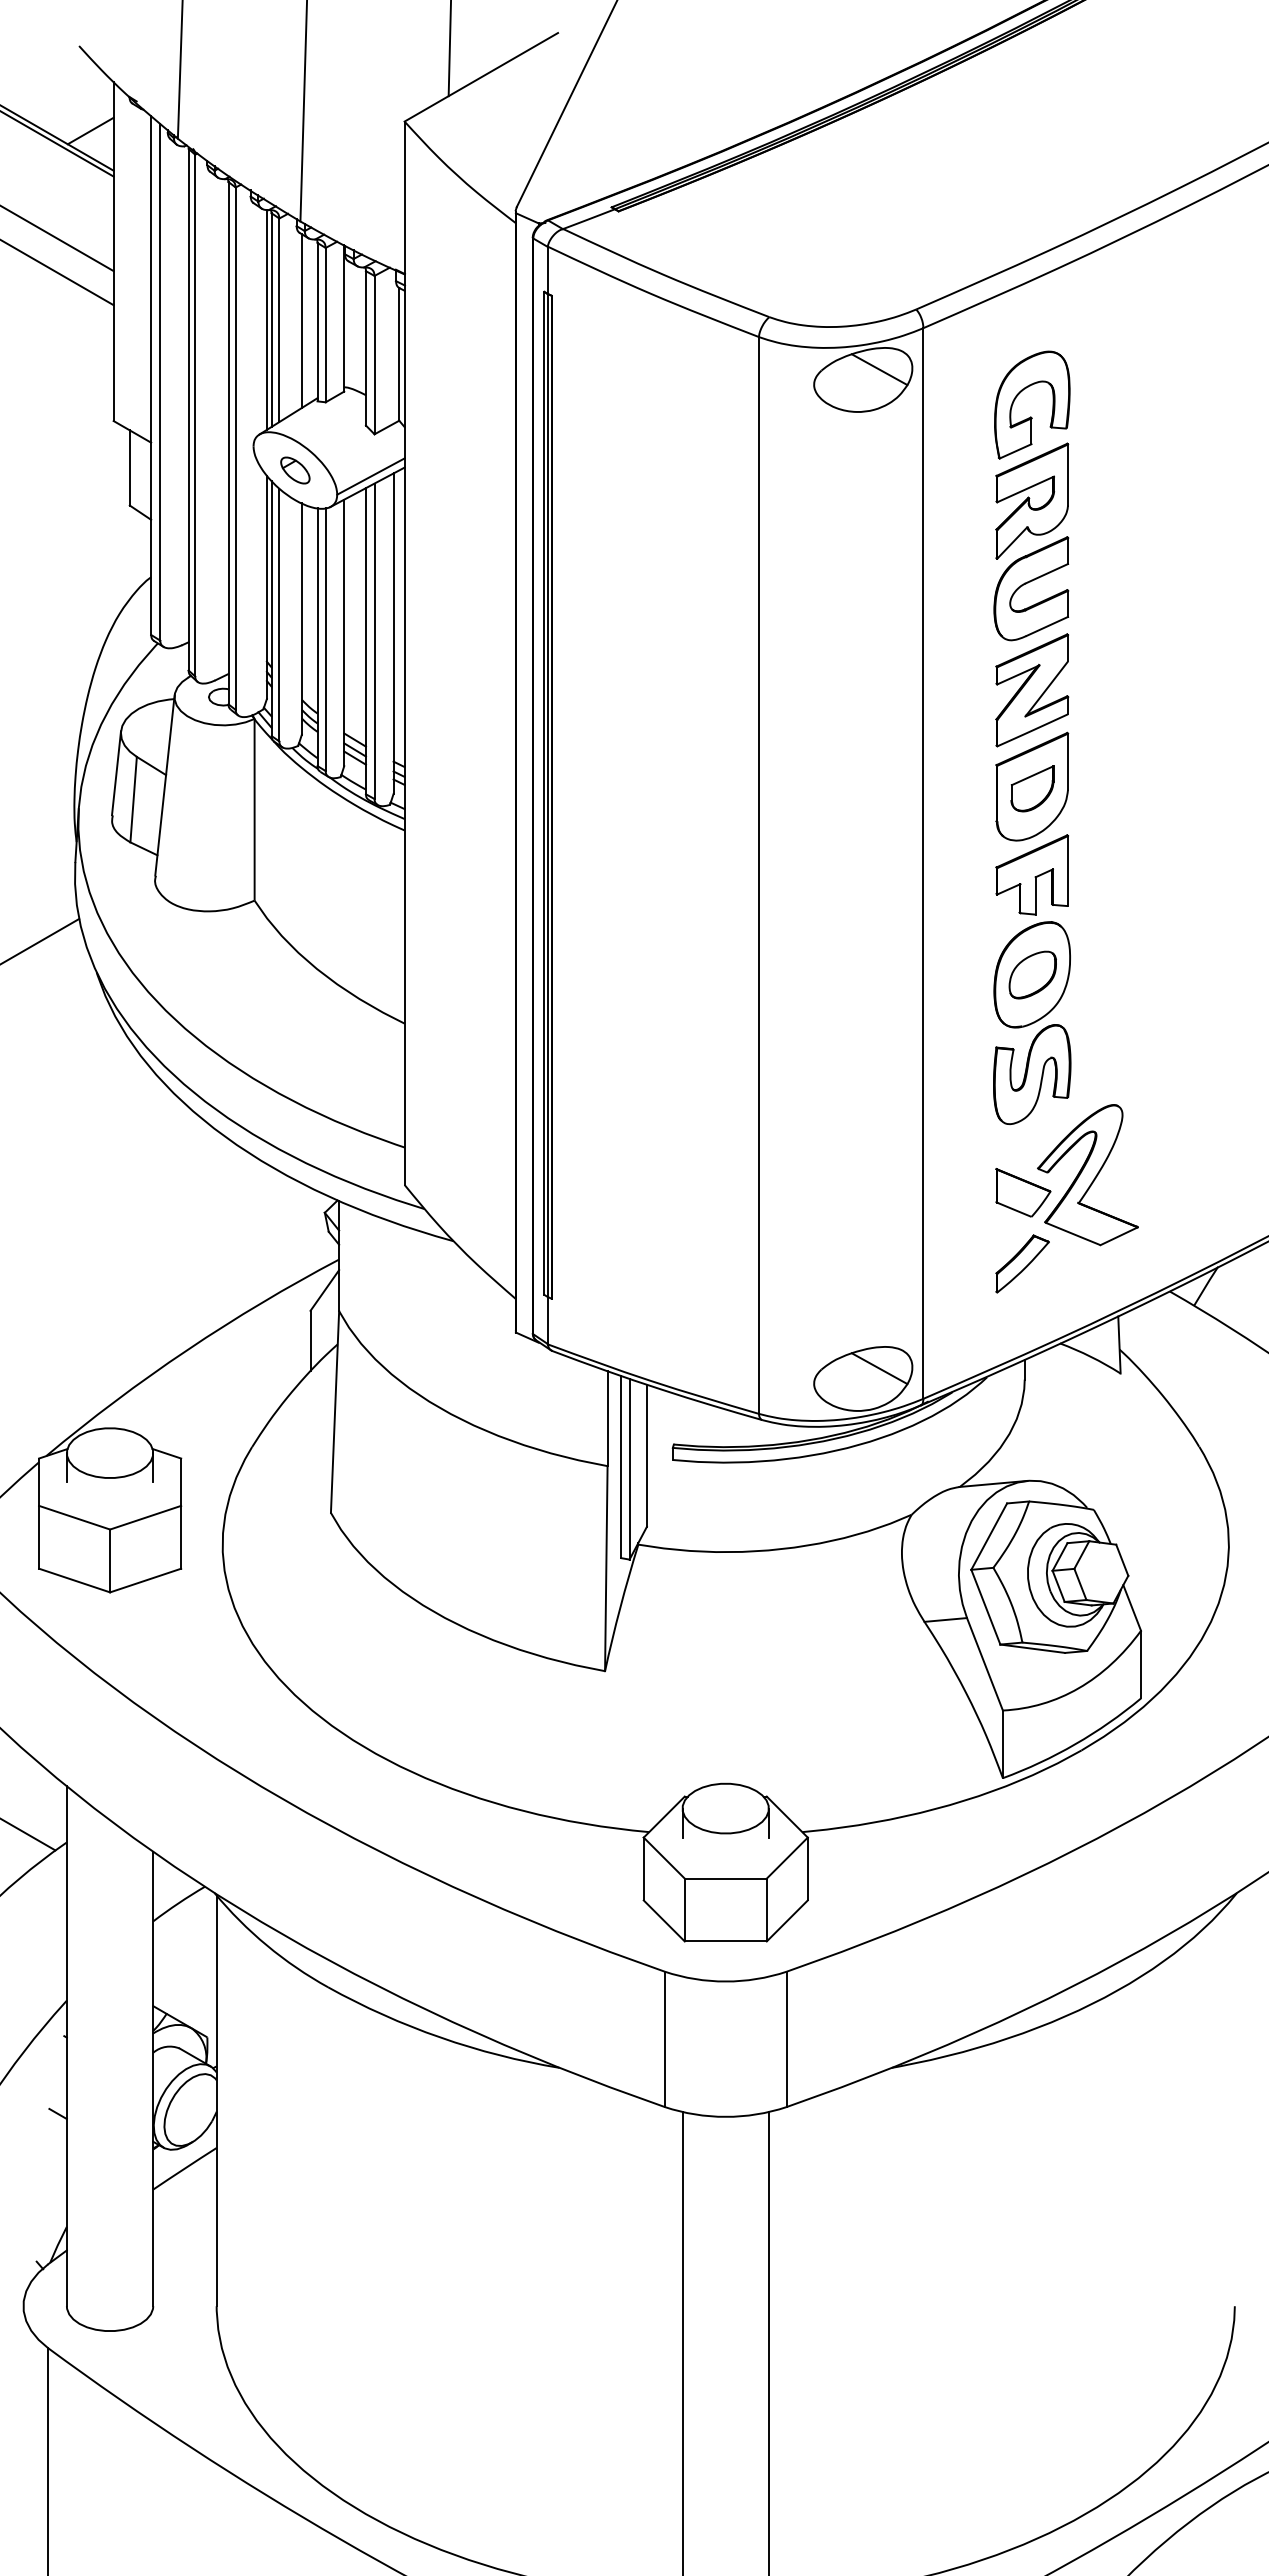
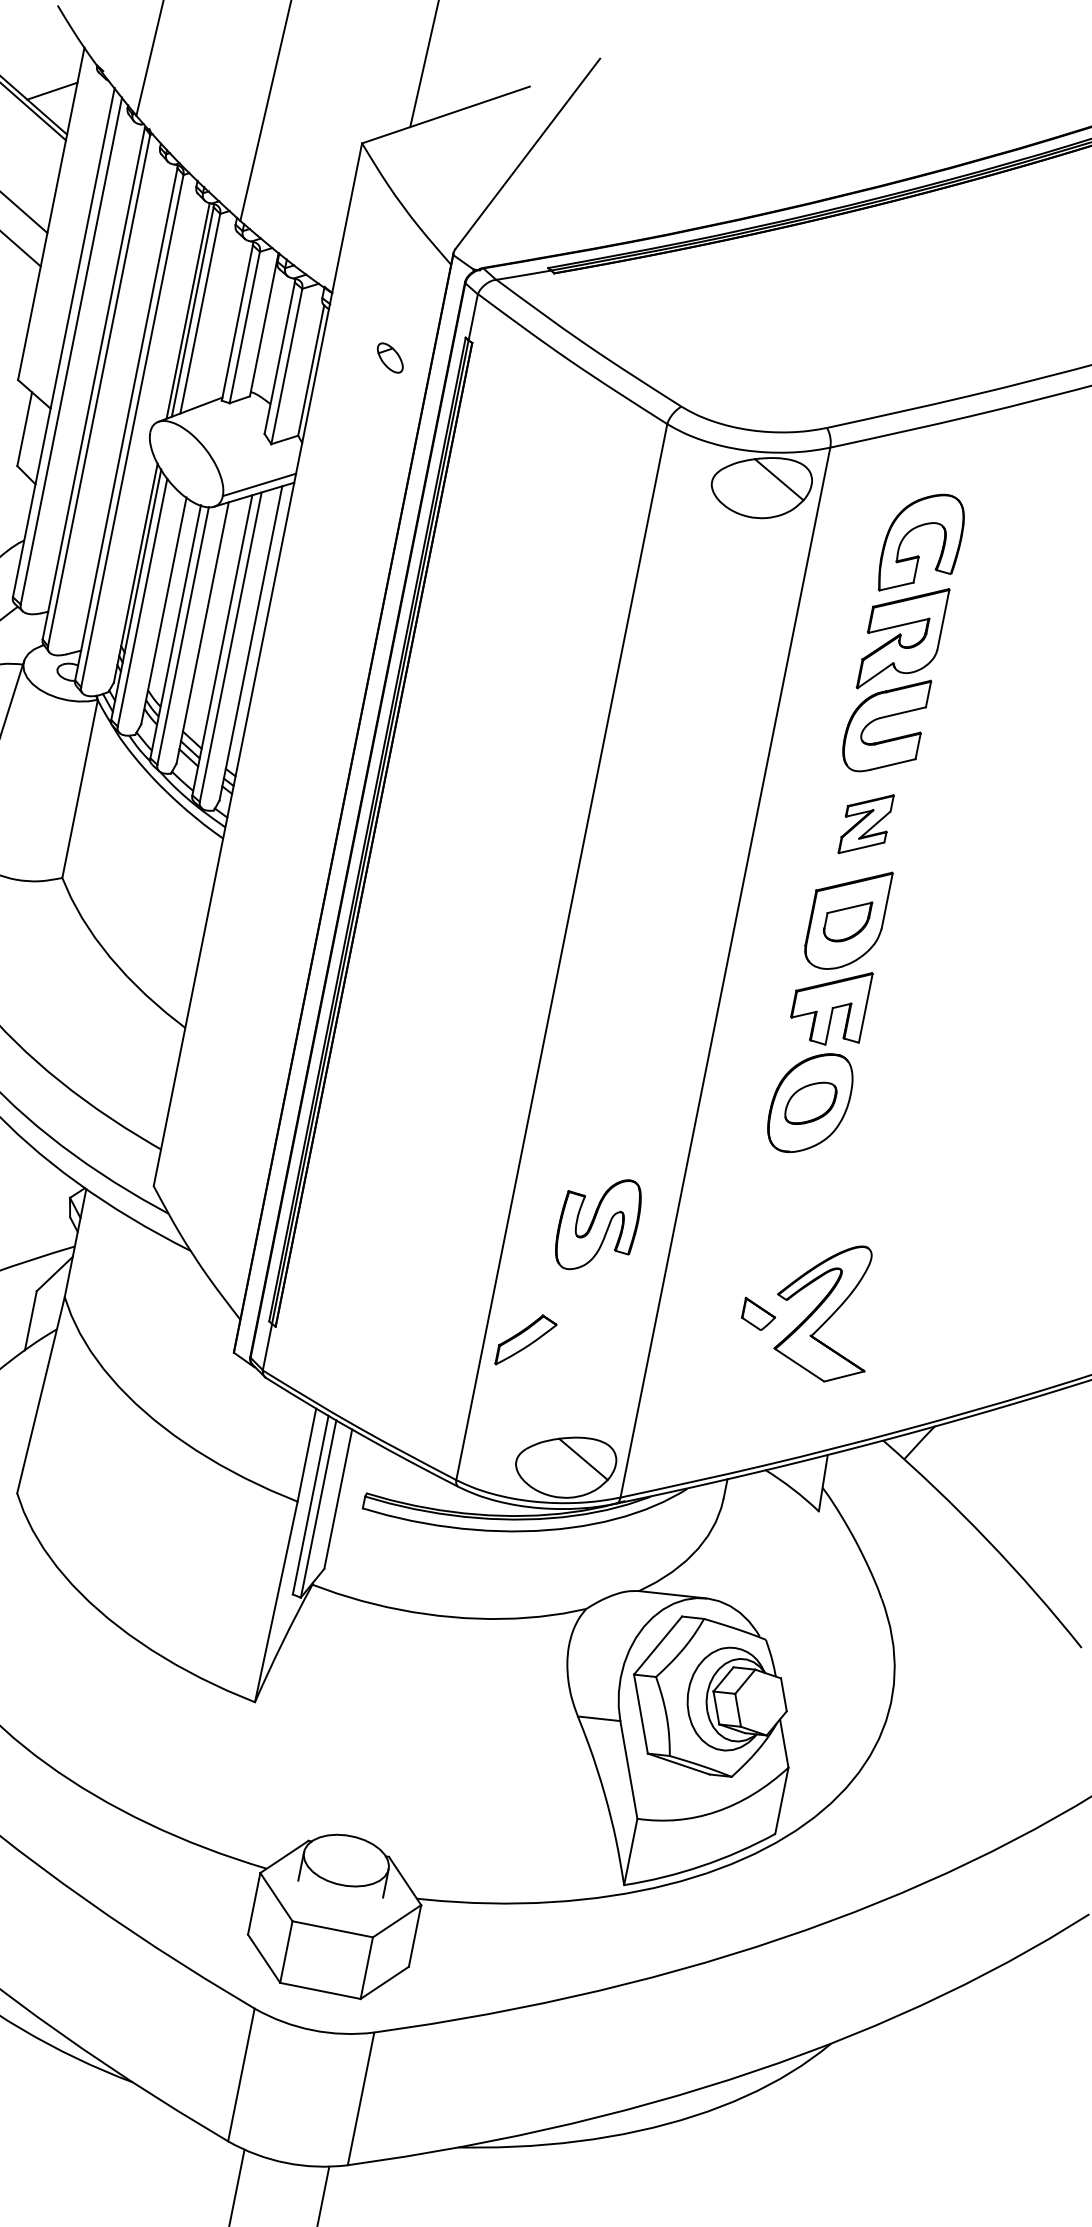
line: (301, 320) -> (221, 318), removed
part: (295, 470) -> (390, 358), moved
part: (1032, 690) -> (866, 824), size x0.6
part: (1032, 1074) -> (598, 1224), moved
part: (1023, 1192) -> (759, 1314), size x0.6
part: (1022, 1263) -> (526, 1340), moved

